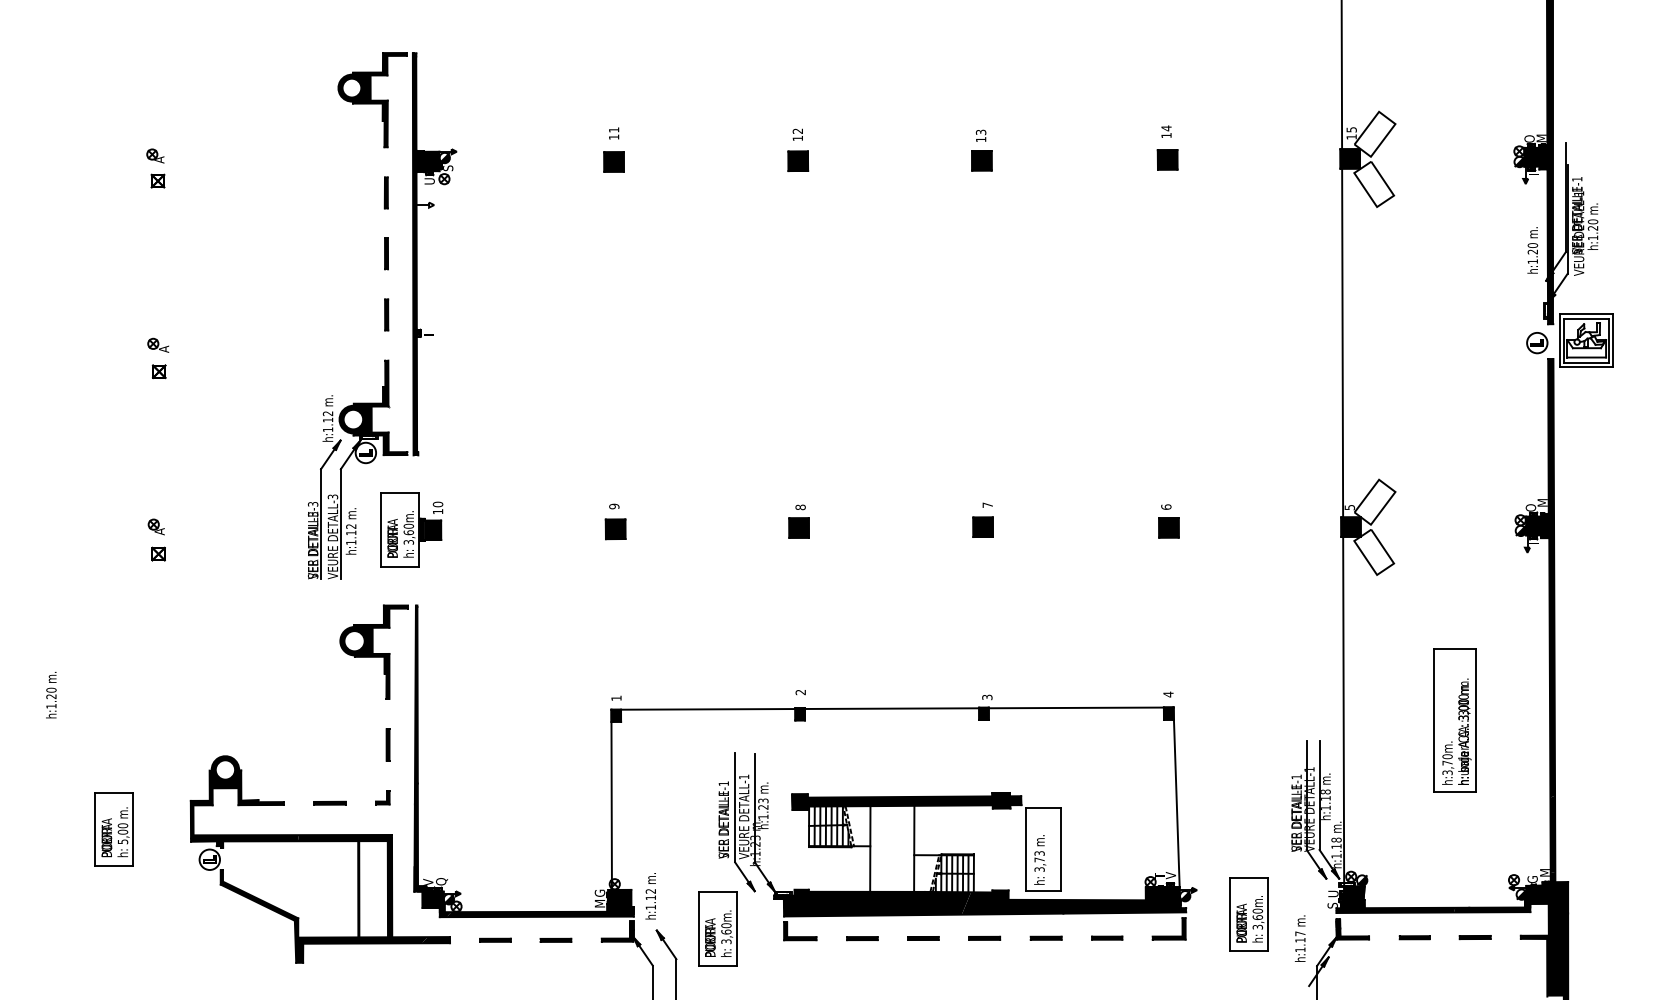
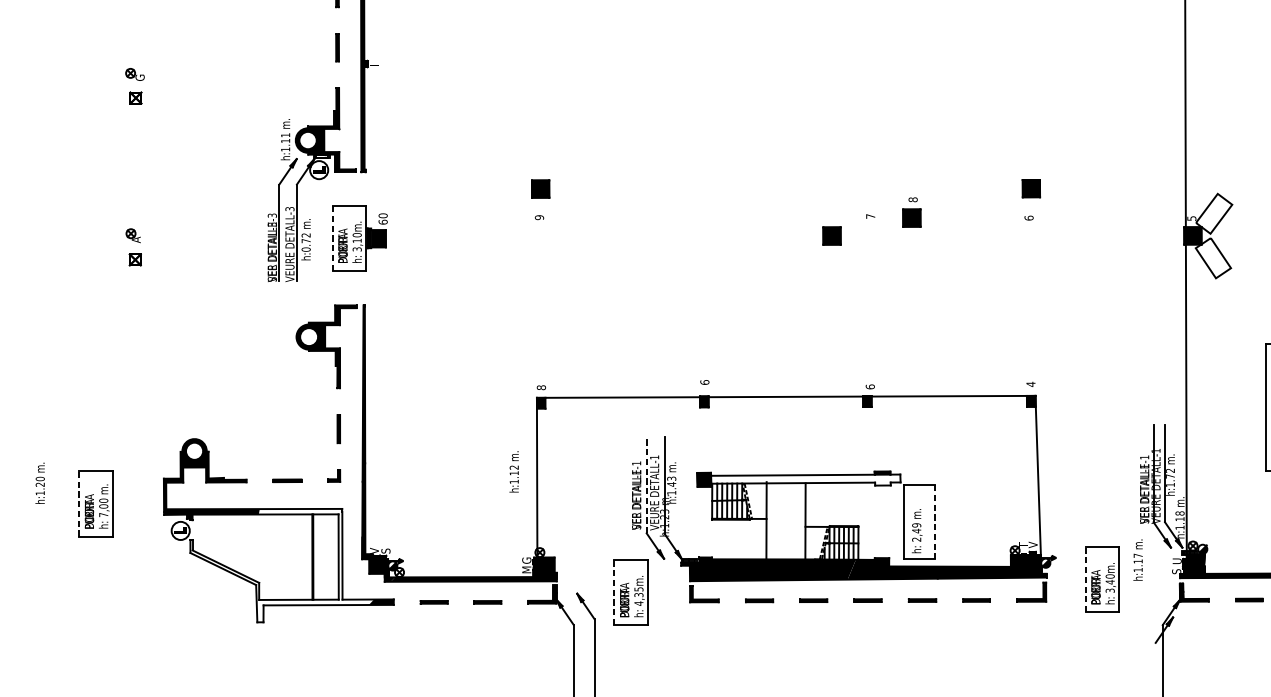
text: (163, 348) -> (139, 77), A -> G
text: (327, 413) -> (285, 135), h:1.12 -> h:1.11
text: (437, 511) -> (382, 222), 10 -> 60
part: (798, 521) -> (911, 212), moved
part: (982, 526) -> (831, 235), moved
part: (1168, 527) -> (1030, 188), moved
line: (380, 529) -> (332, 238), solid -> dashed
part: (615, 529) -> (540, 189), moved
text: (408, 532) -> (356, 240), 3,60m. -> 3,10m.
text: (351, 537) -> (306, 245), h:1.12 -> h:0.72
text: (800, 692) -> (704, 382), 2 -> 6
text: (51, 695) -> (40, 483), moved
text: (987, 697) -> (870, 387), 3 -> 6
text: (616, 698) -> (541, 387), 1 -> 8
text: (1325, 794) -> (1170, 473), h:1.18 -> h:1.72
fill: (906, 801) -> (798, 479), removed
text: (763, 806) -> (671, 483), h:1.23 -> h:1.43
line: (735, 807) -> (646, 484), solid -> dashed
line: (95, 829) -> (79, 504), solid -> dashed
text: (123, 841) -> (104, 514), 5,00 -> 7,00
line: (1060, 849) -> (935, 521), solid -> dashed
text: (1039, 861) -> (916, 532), 3,73 -> 2,49
text: (442, 881) -> (387, 550), Q -> S
text: (650, 896) -> (513, 472), moved
fill: (323, 898) -> (281, 565), removed
line: (1229, 914) -> (1085, 579), solid -> dashed
text: (1257, 917) -> (1109, 582), 3,60m. -> 3,40m.
line: (698, 929) -> (614, 592), solid -> dashed
text: (726, 933) -> (638, 596), 3,60m. -> 4,35m.
text: (1300, 938) -> (1138, 559), moved

